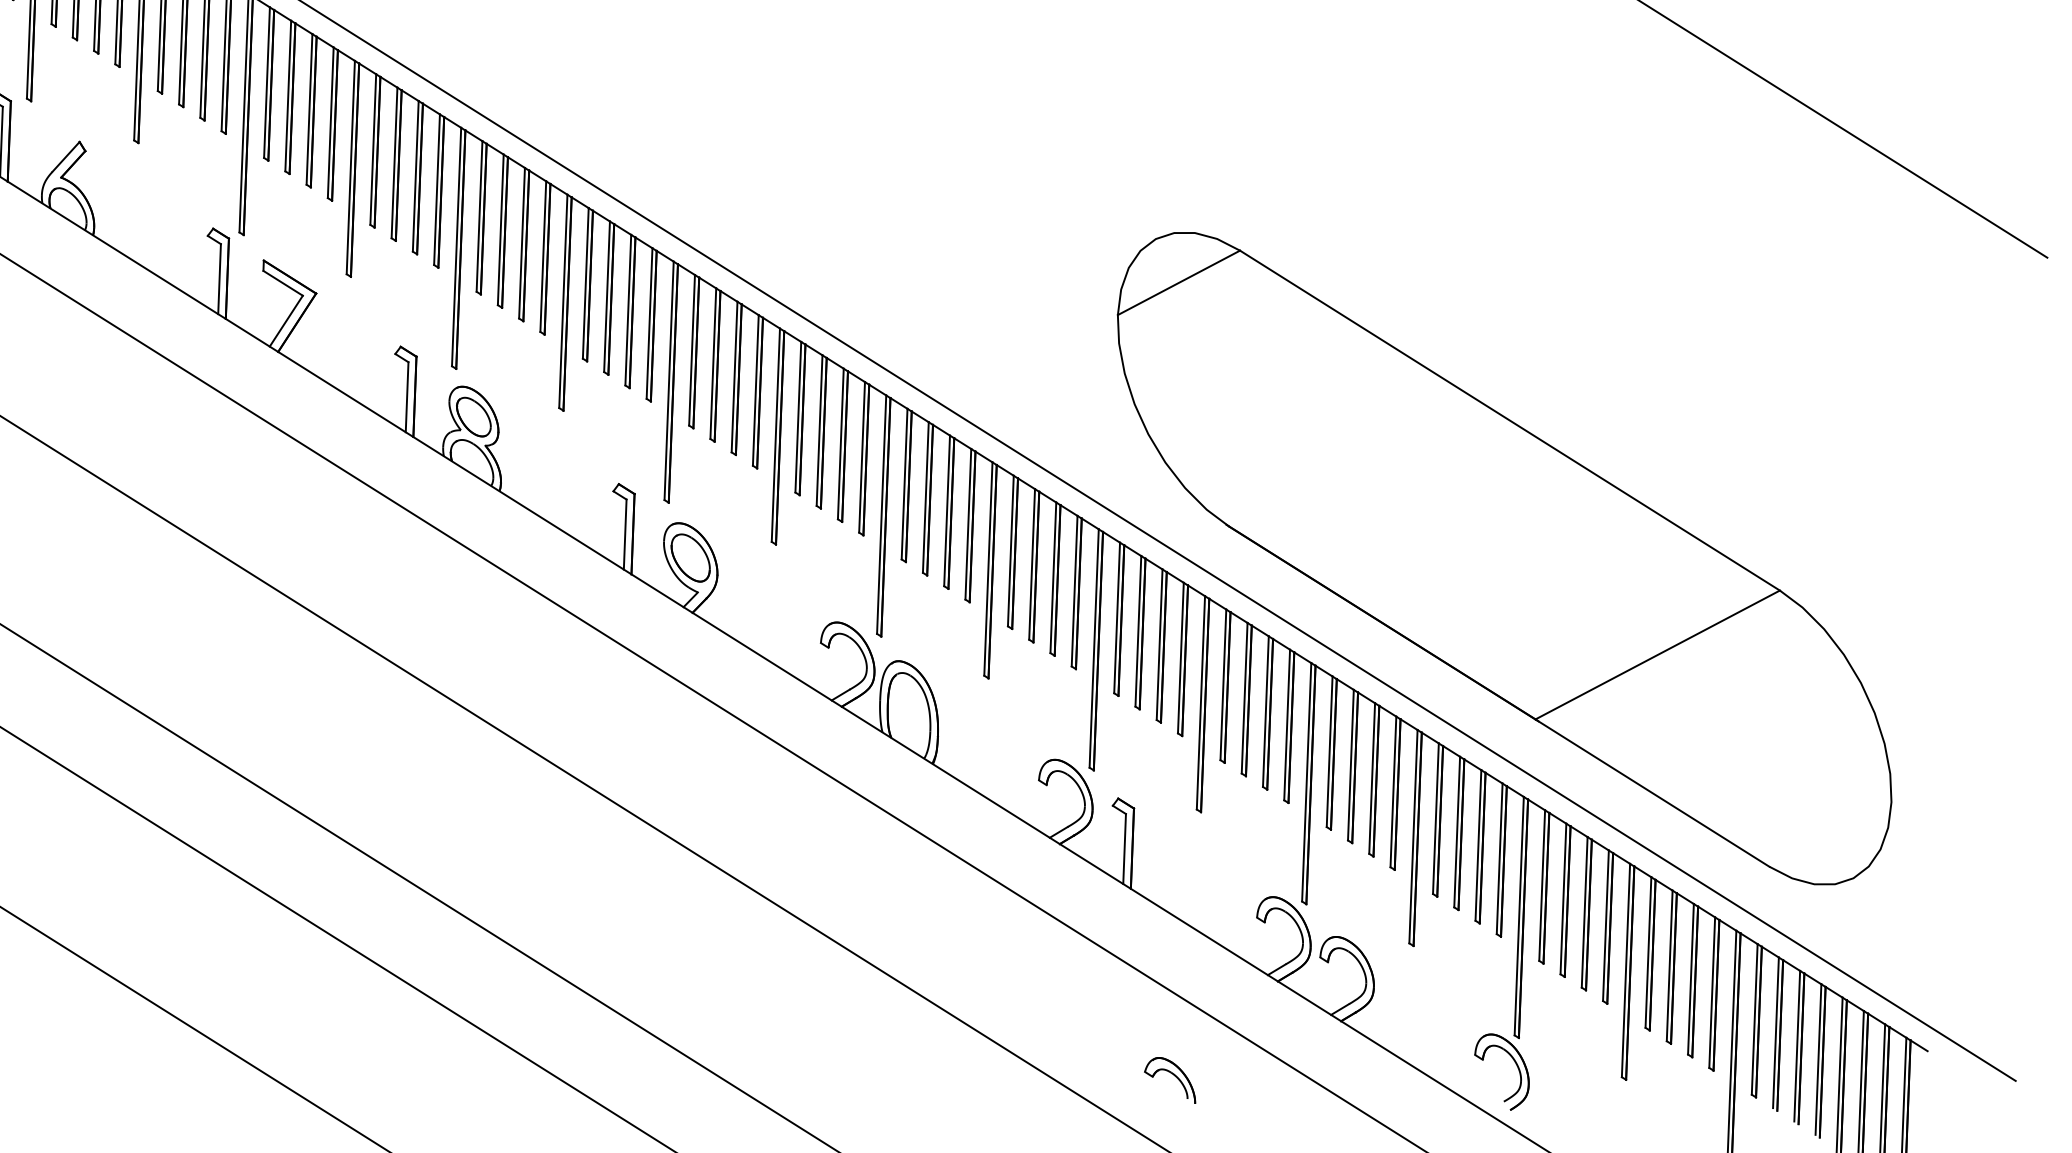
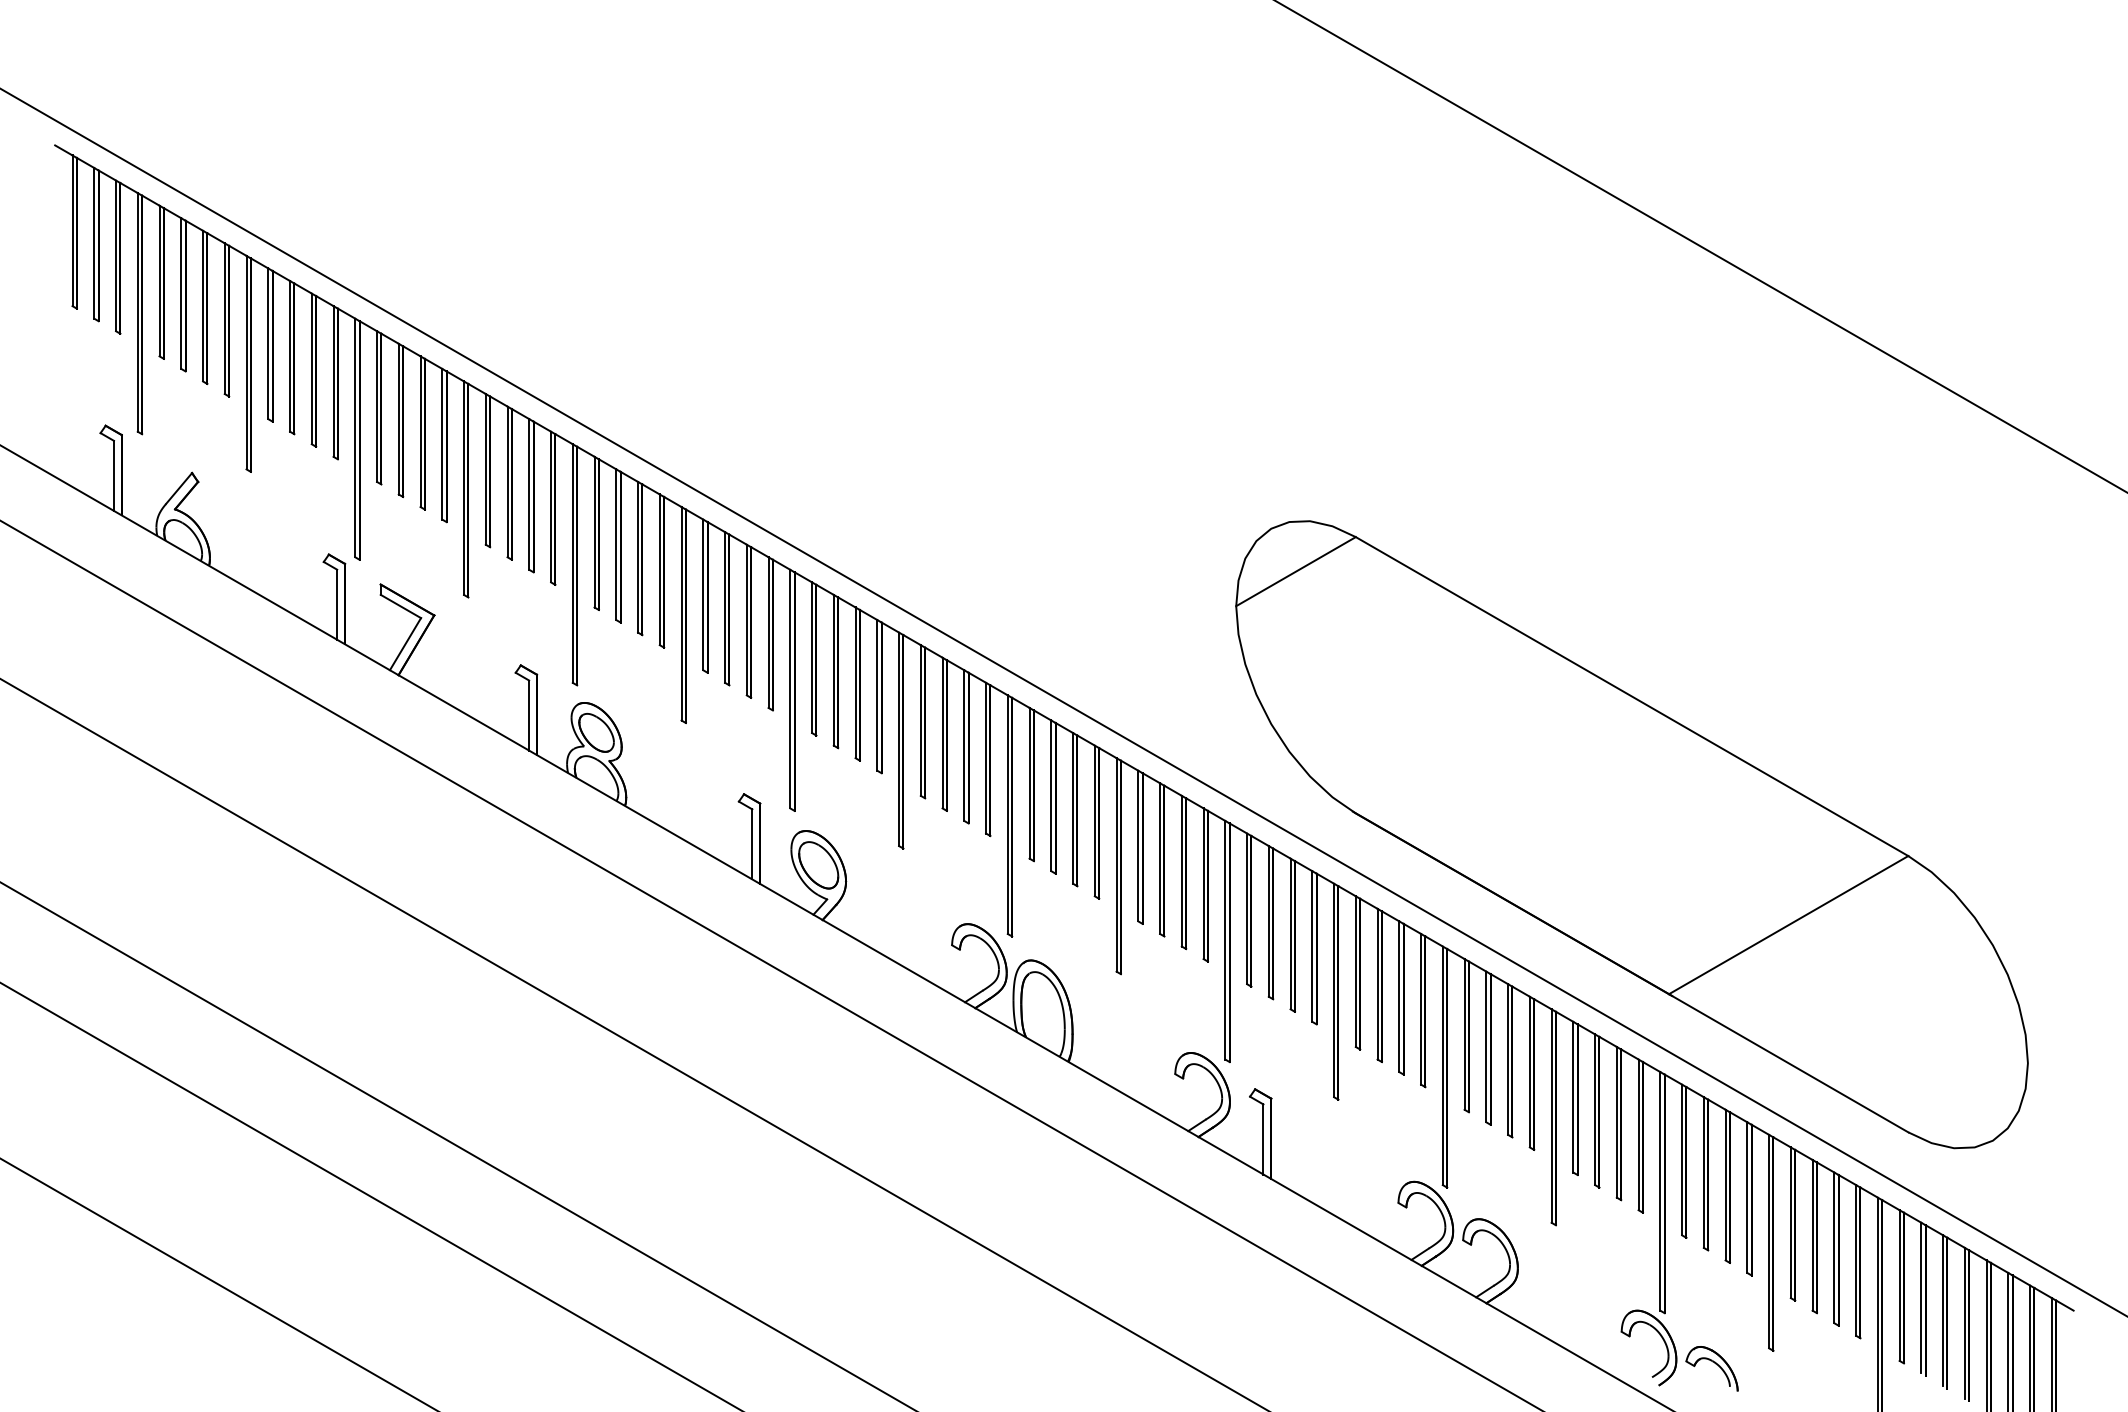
part: (1169, 1079) -> (1711, 1368), moved

